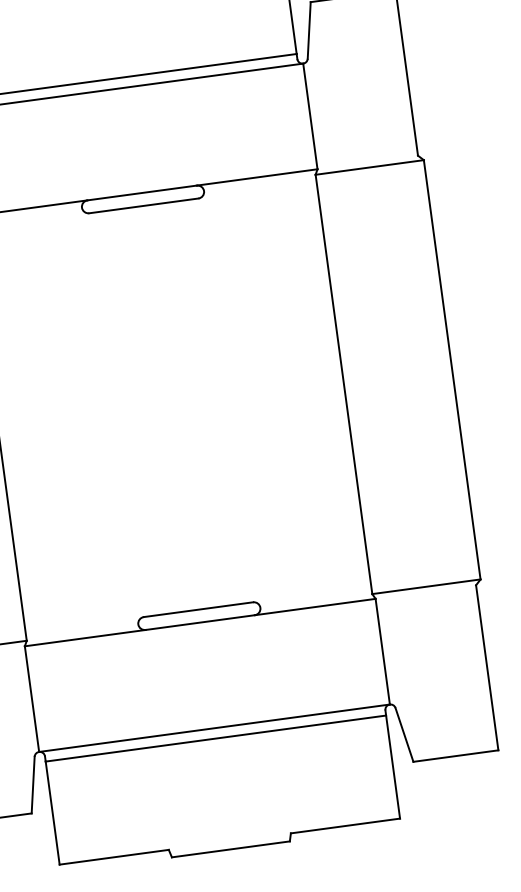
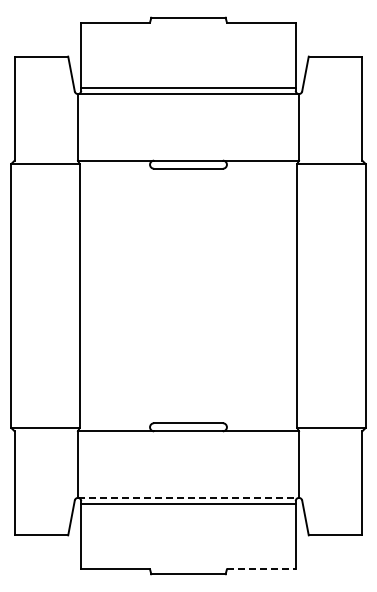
line: (214, 727) -> (188, 497), solid -> dashed
line: (345, 826) -> (261, 569), solid -> dashed

